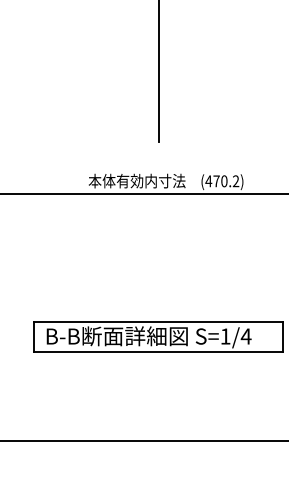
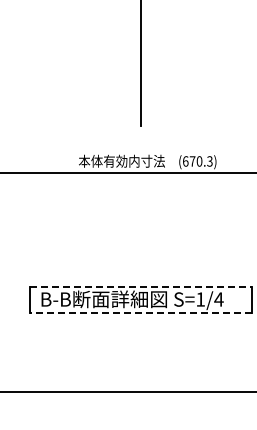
text: (222, 181) -> (197, 161), (470.2) -> (670.3)
line: (157, 321) -> (140, 286), solid -> dashed
line: (157, 352) -> (140, 313), solid -> dashed

